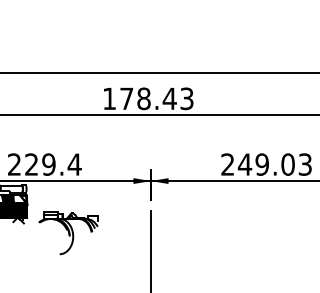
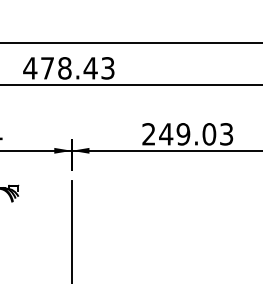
text: (109, 98) -> (30, 68), 178.43 -> 478.43

